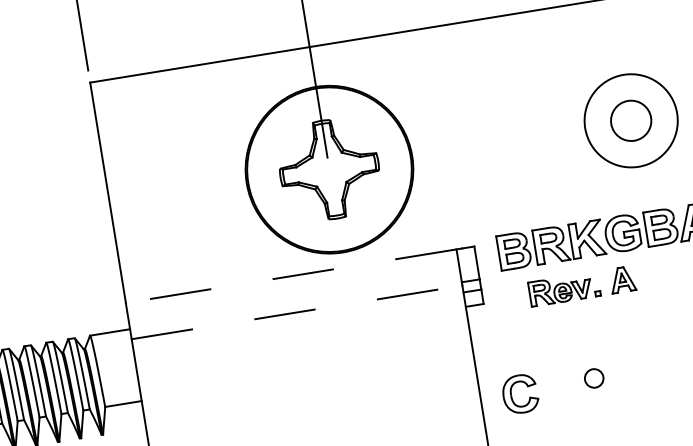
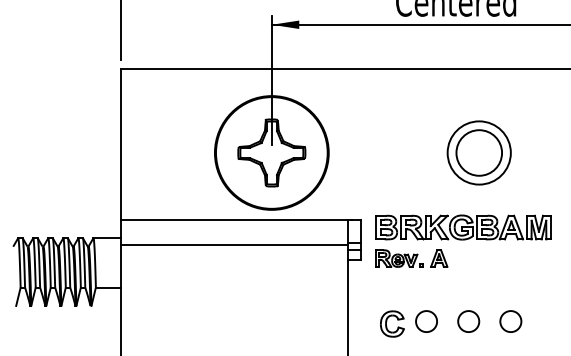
circle: (631, 120) -> (479, 152), size x1.67
line: (291, 276) -> (234, 220), dashed -> solid
part: (582, 286) -> (411, 258), moved
line: (296, 313) -> (234, 245), dashed -> solid
circle: (655, 368) -> (468, 321), added
circle: (594, 378) -> (426, 321), size x1.67
part: (520, 393) -> (392, 323), moved

